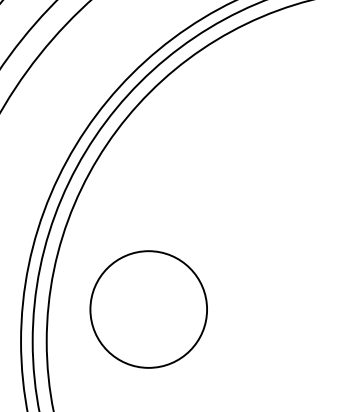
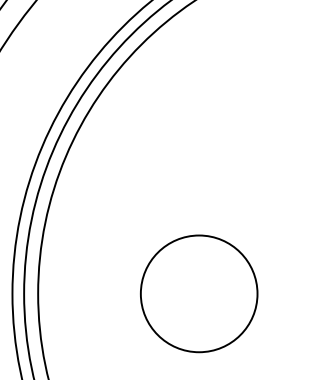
part: (148, 309) -> (198, 293), moved

